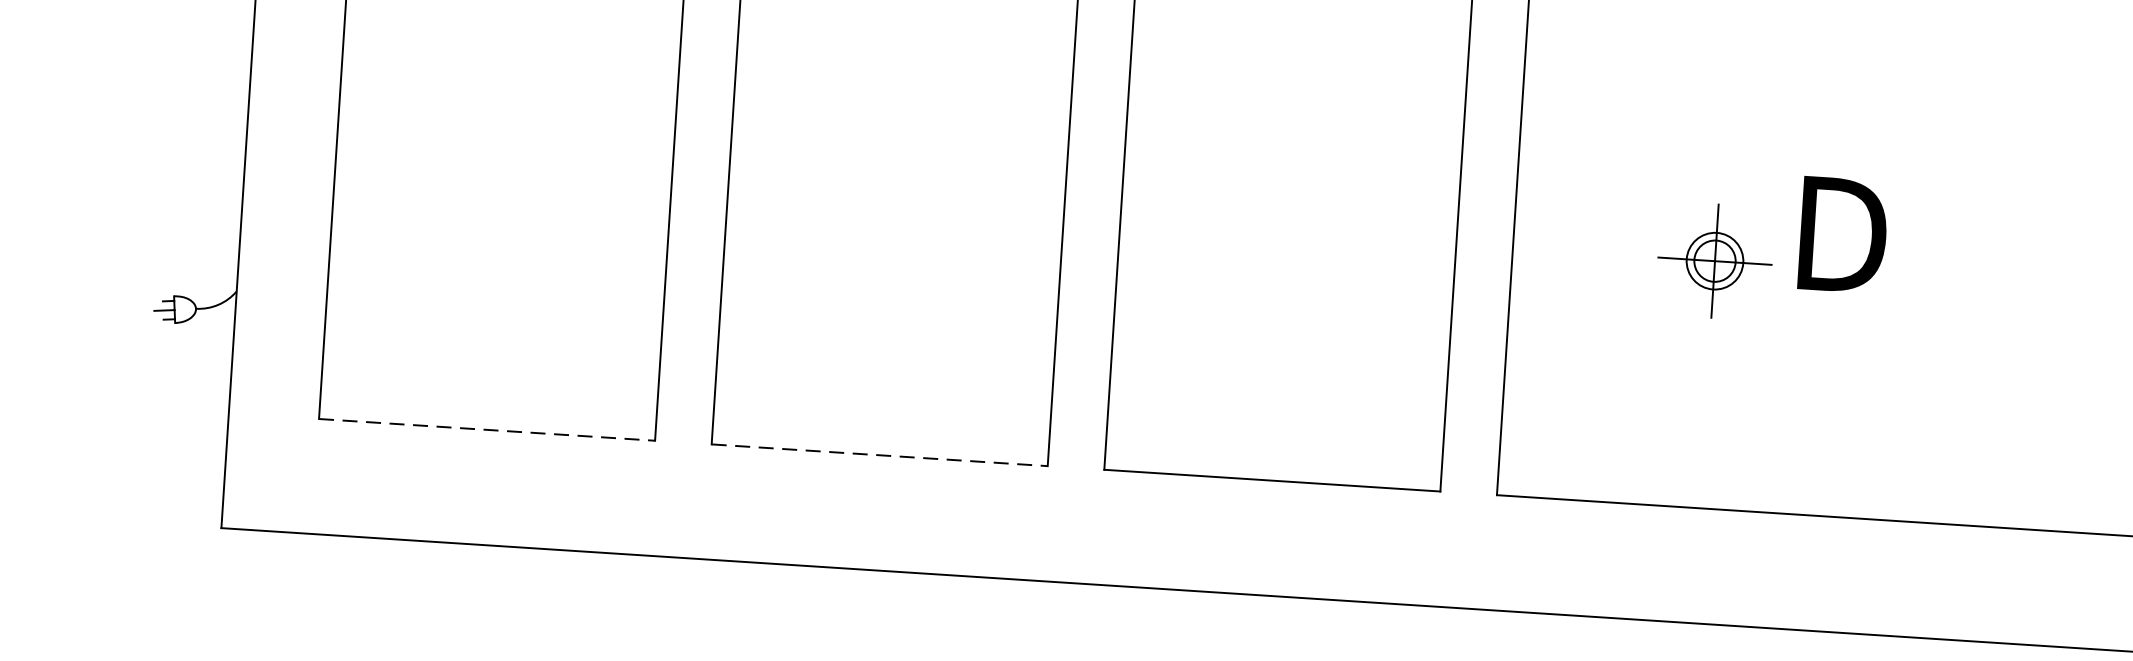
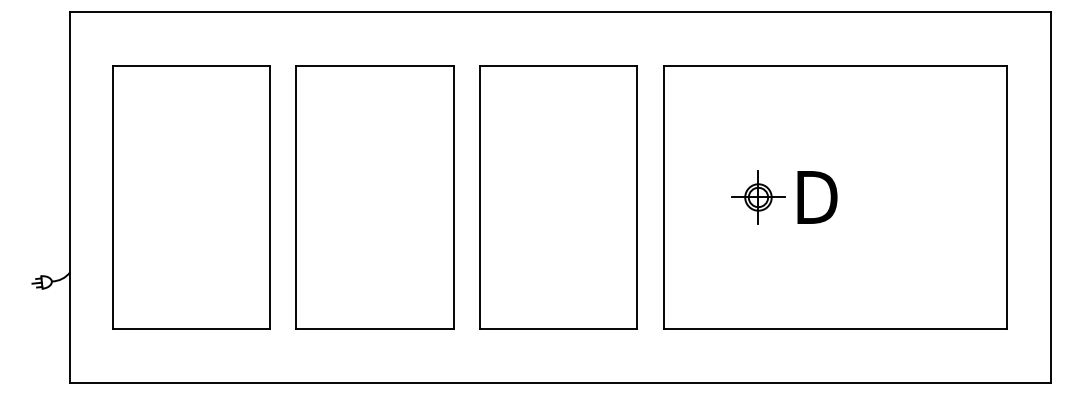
part: (1715, 261) -> (758, 197), moved
line: (487, 430) -> (191, 329), dashed -> solid
line: (878, 455) -> (374, 329), dashed -> solid

